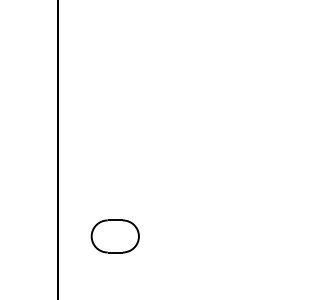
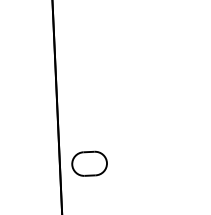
part: (114, 236) -> (89, 163), moved

